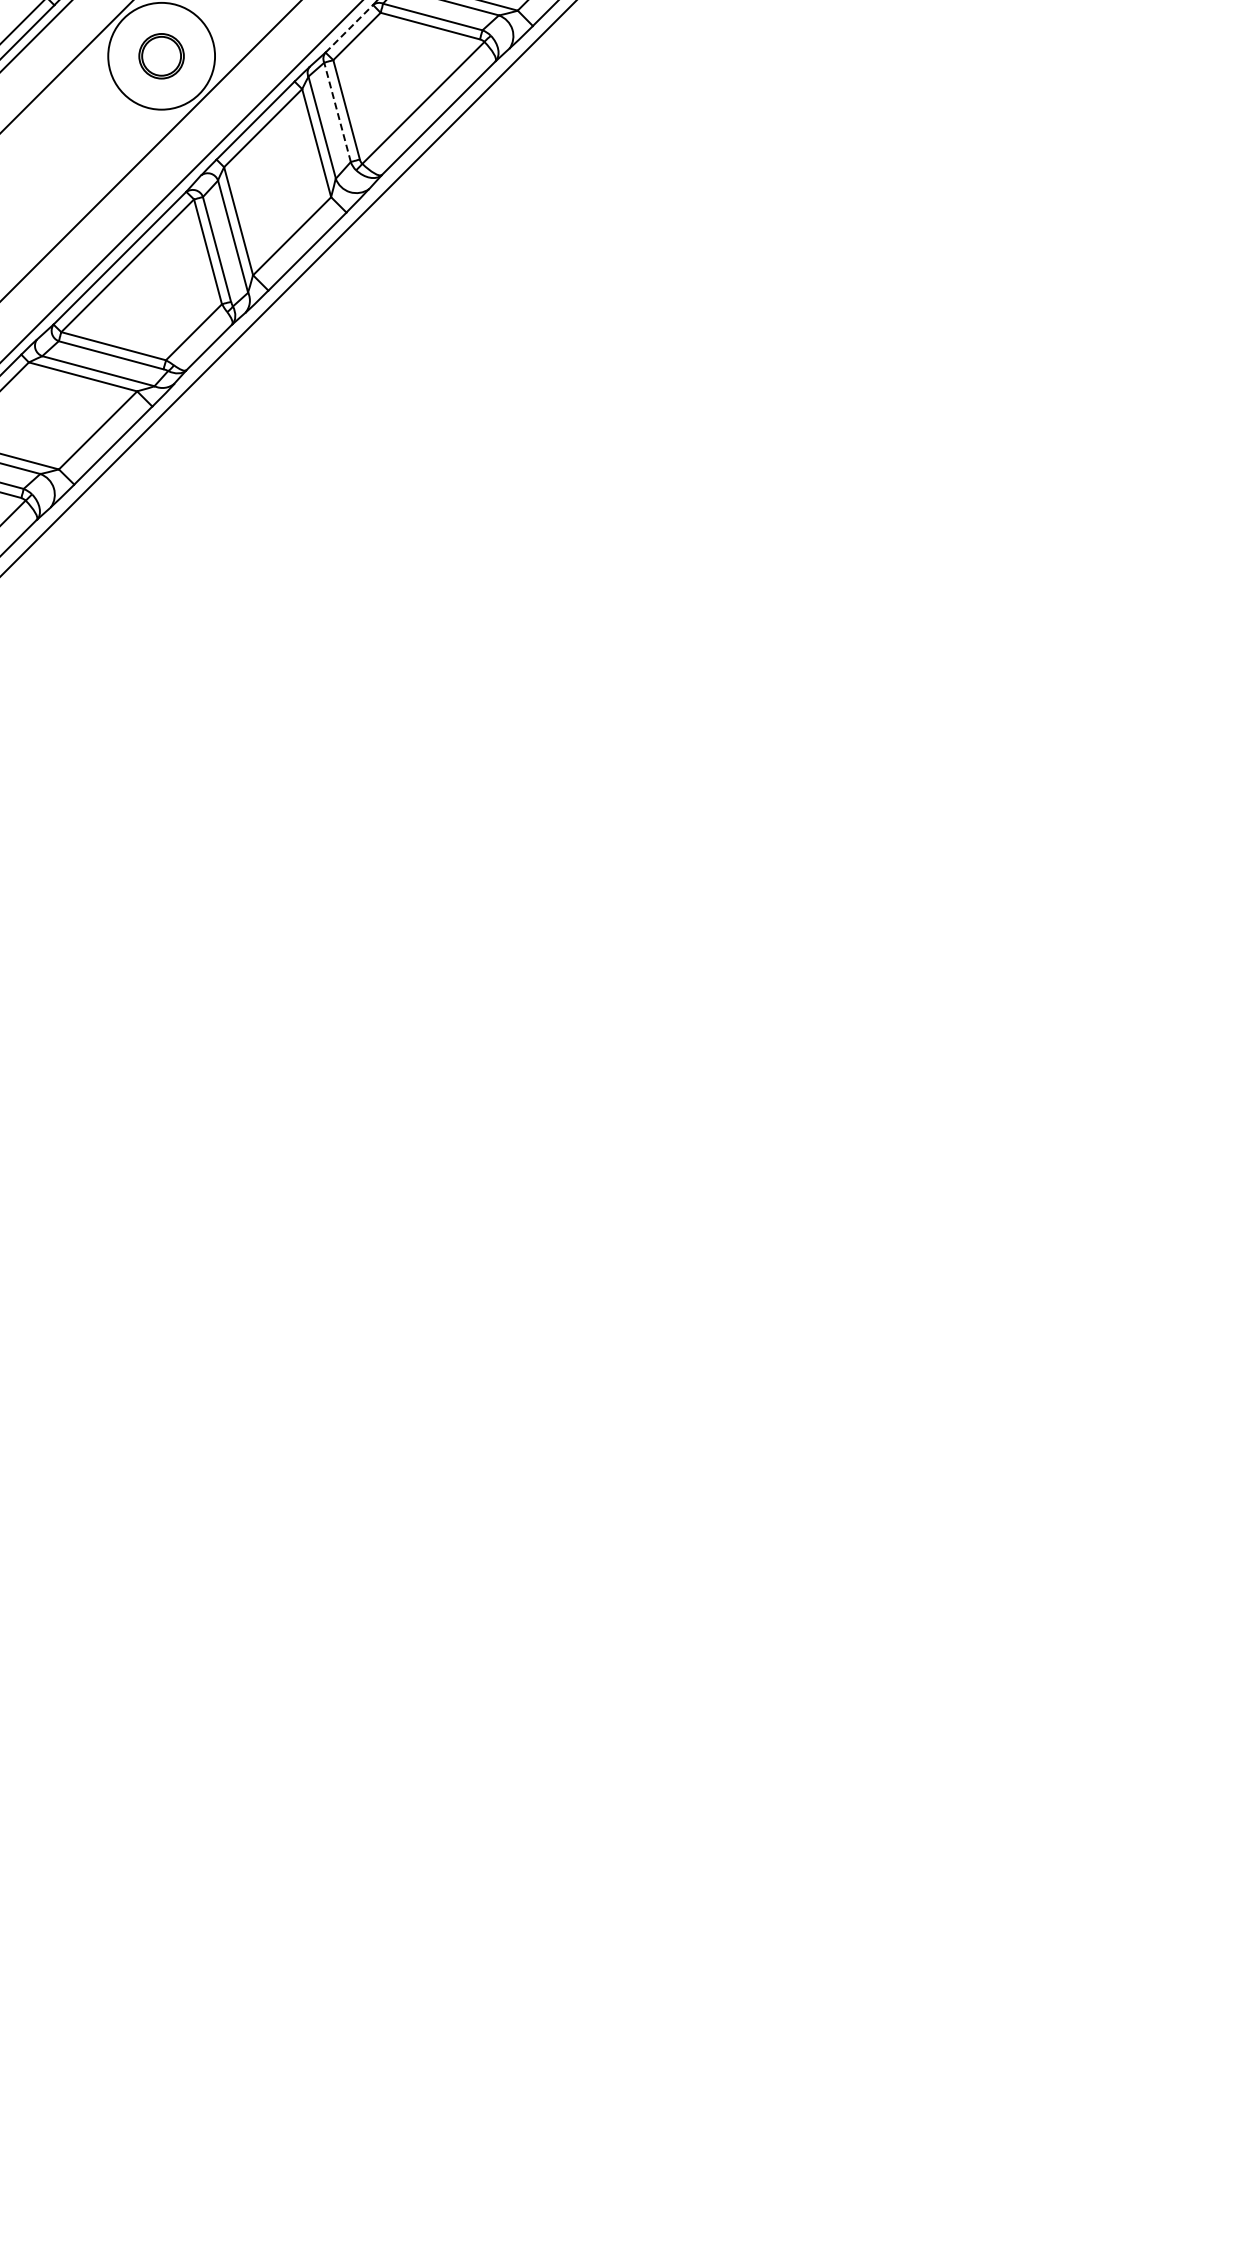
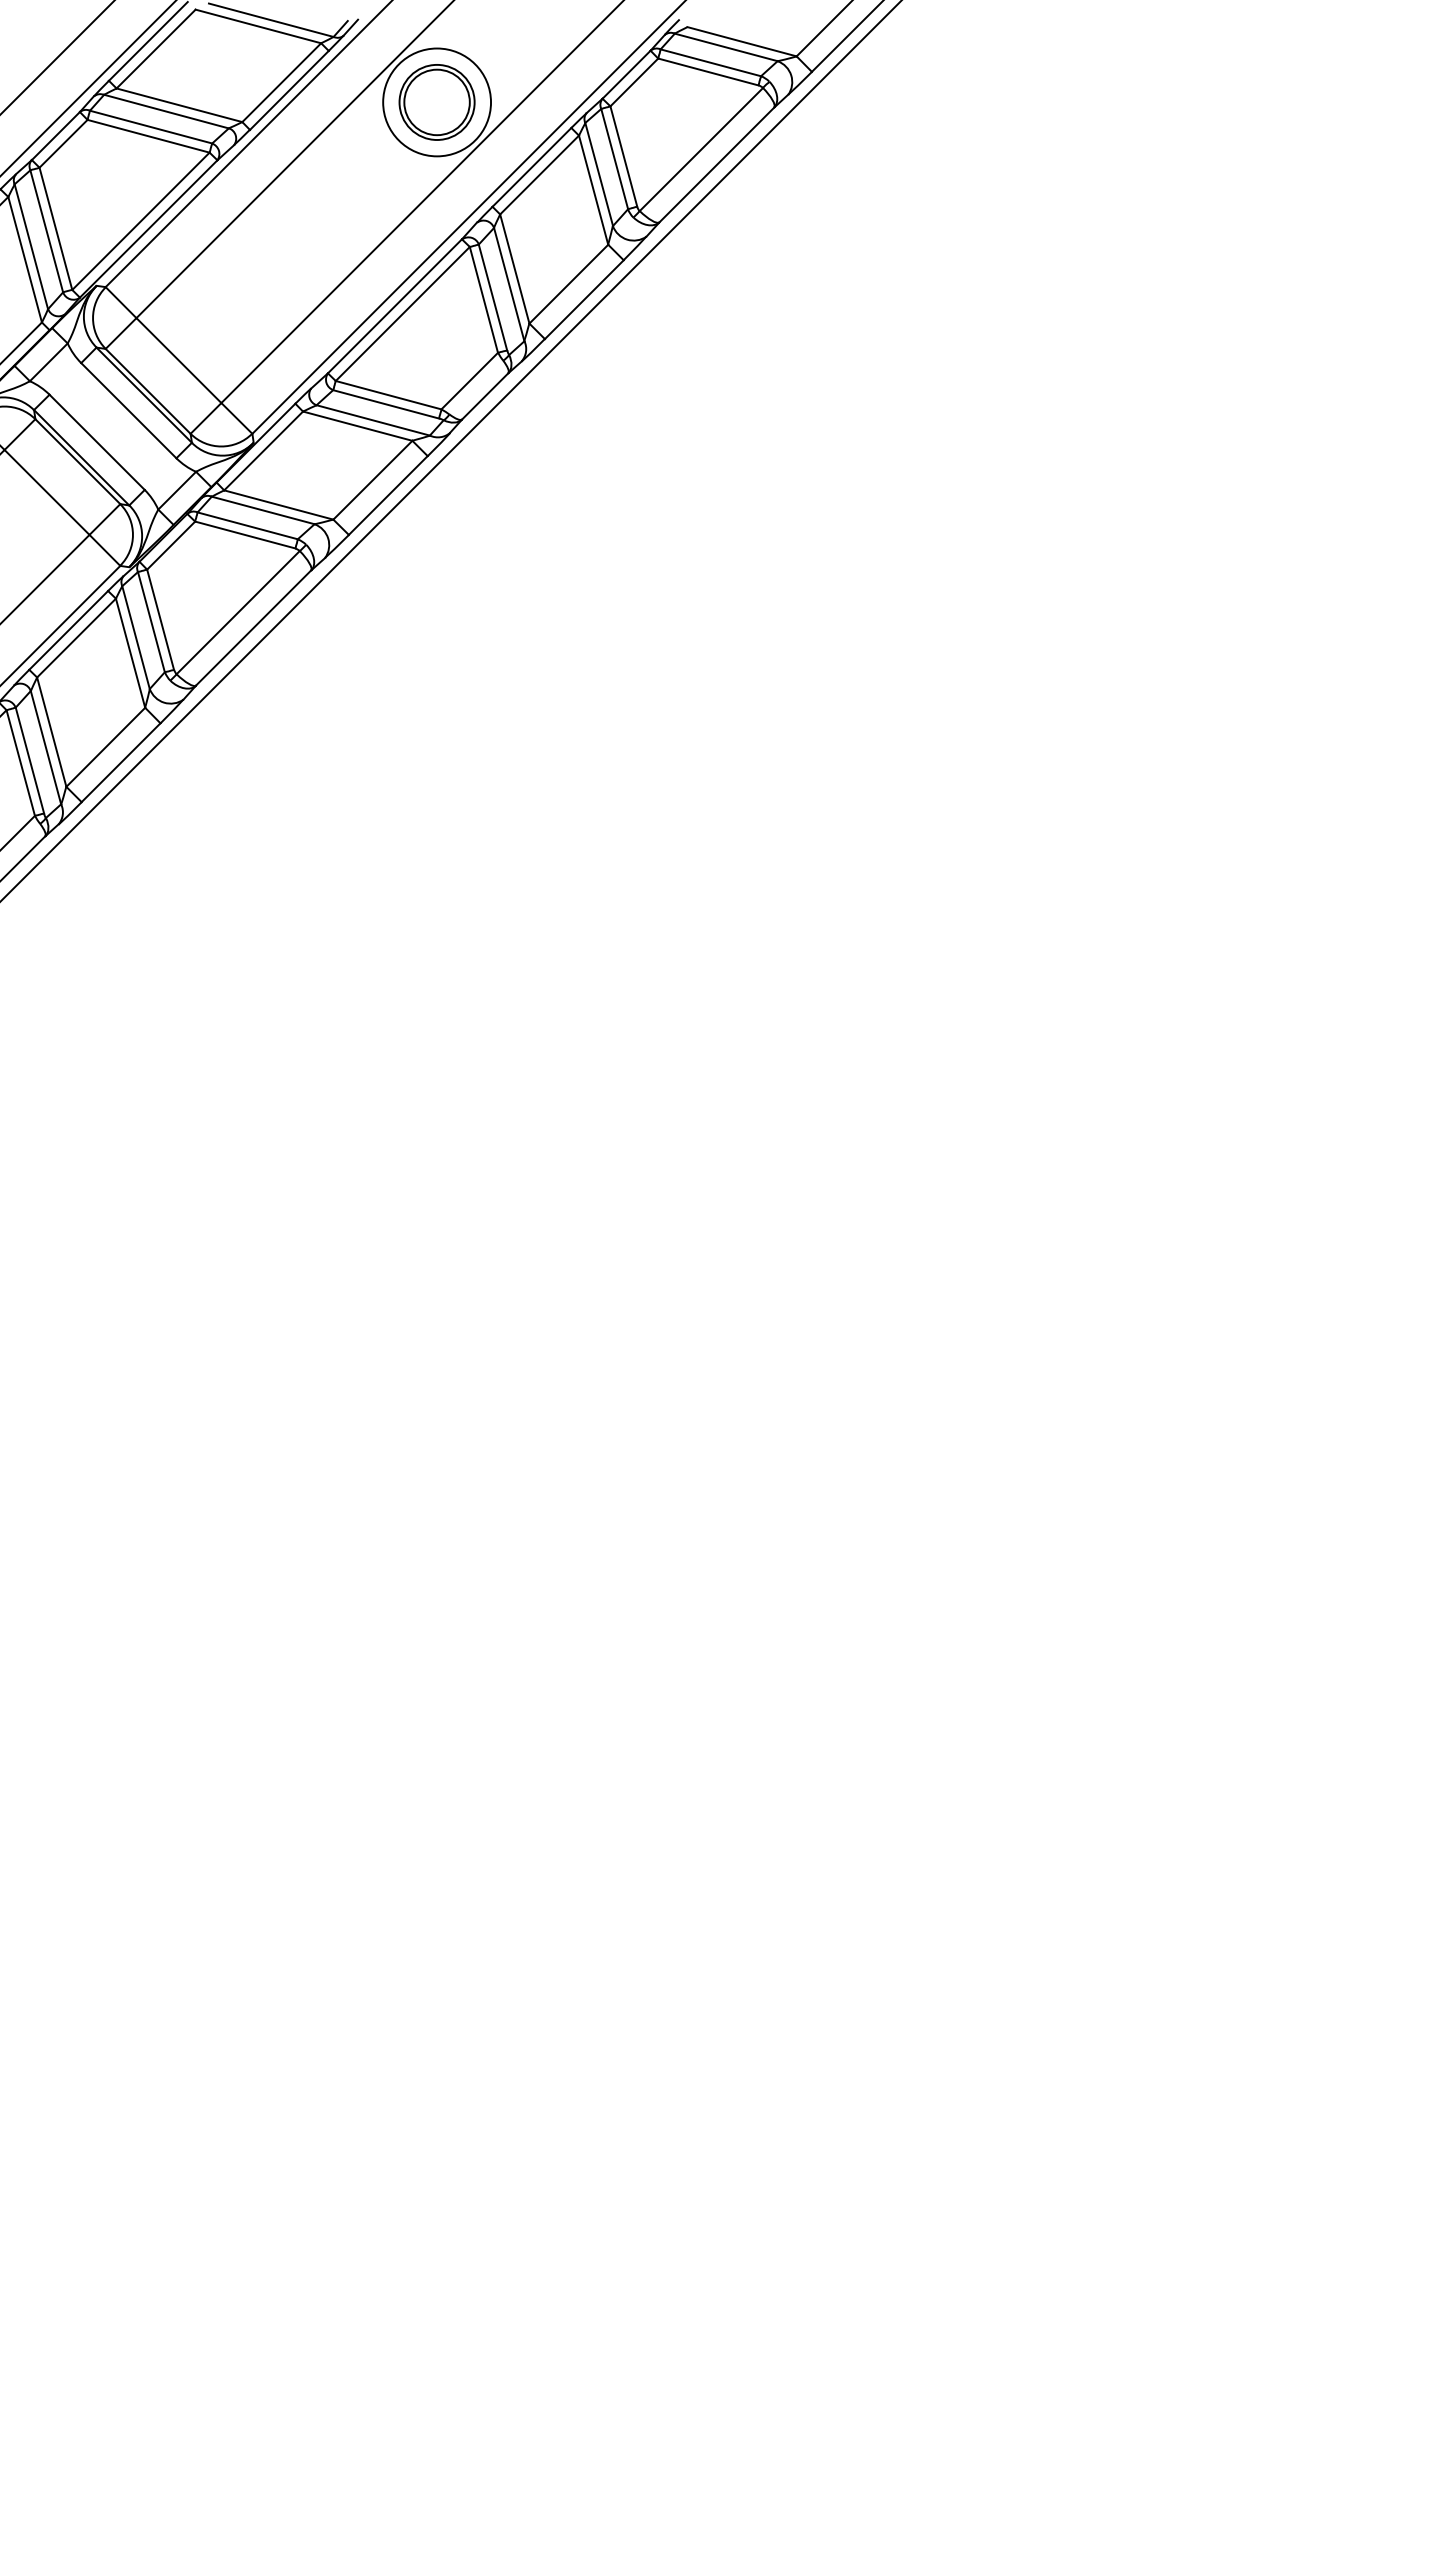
line: (349, 28) -> (626, 74), dashed -> solid
part: (161, 56) -> (436, 102), size x1.67
line: (337, 112) -> (614, 159), dashed -> solid

